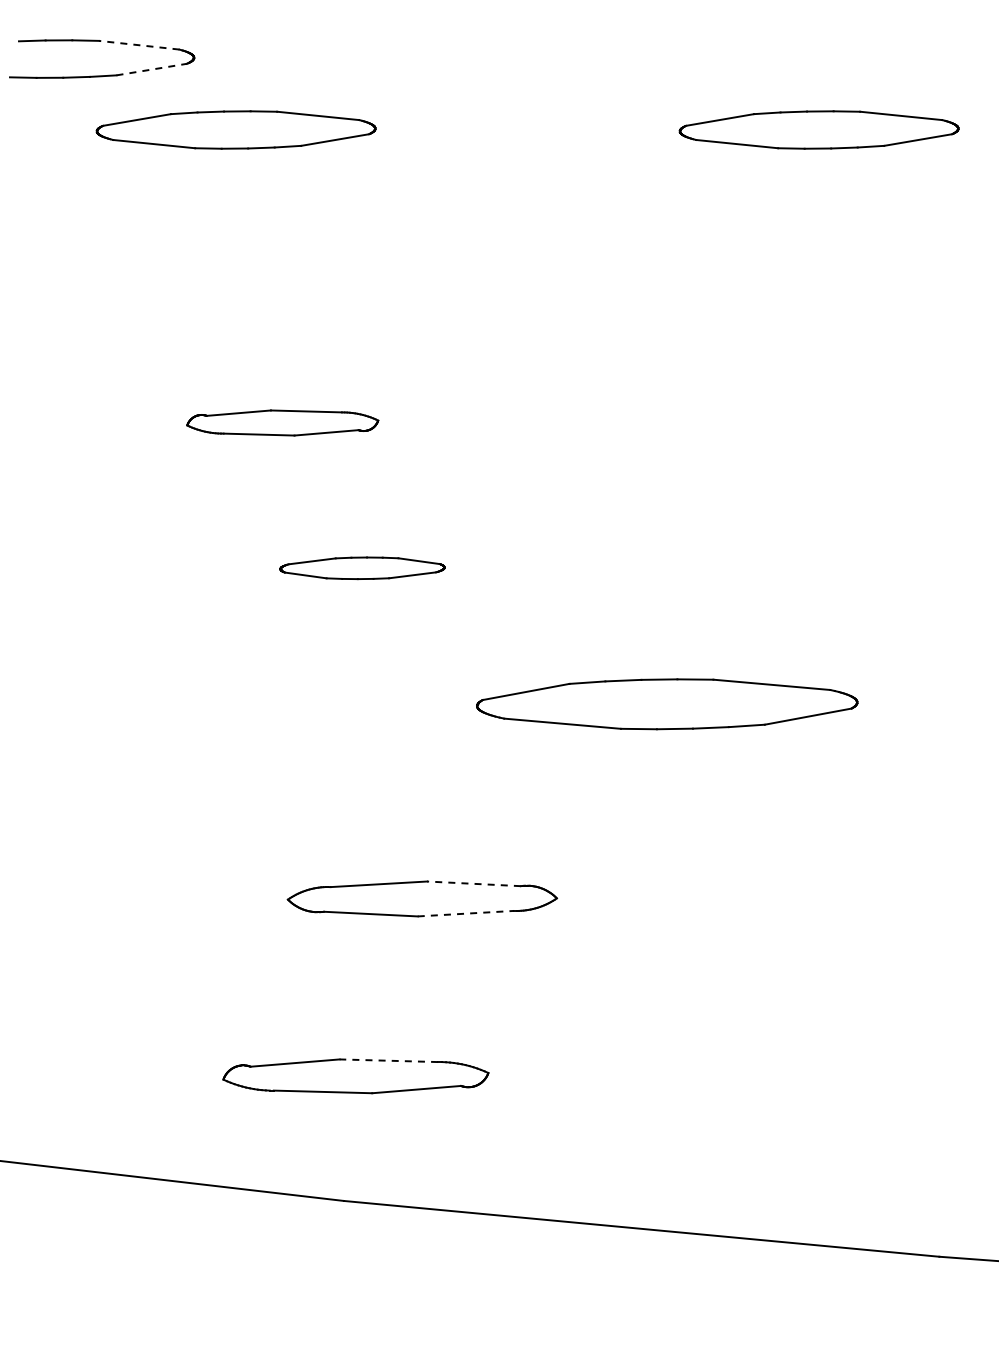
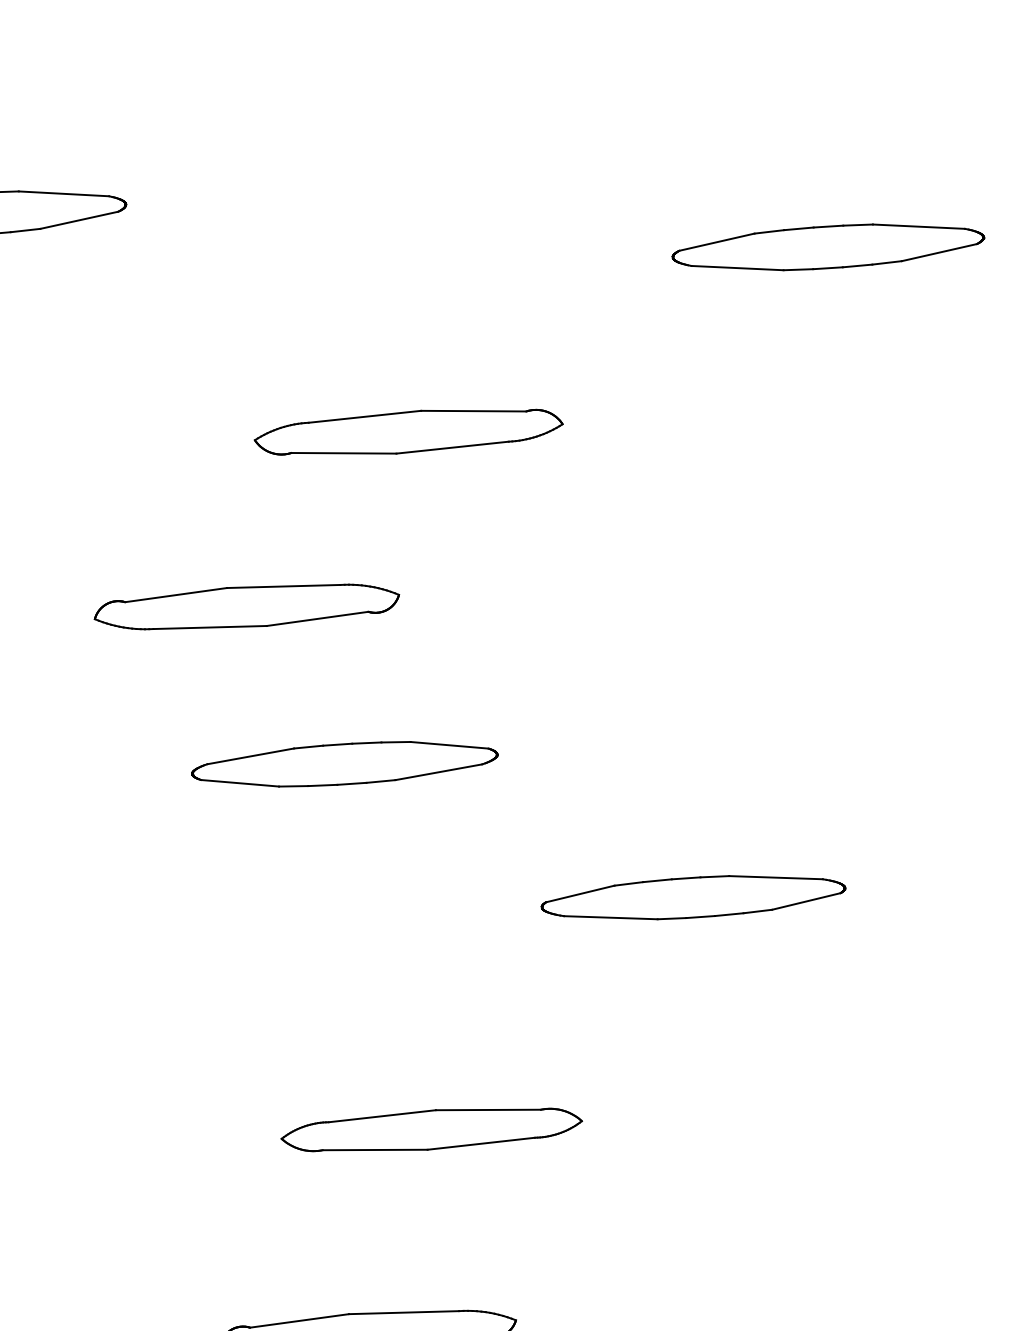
line: (138, 45) -> (63, 194), dashed -> solid
line: (151, 69) -> (79, 220), dashed -> solid
part: (235, 129) -> (176, 282), removed
part: (435, 274) -> (408, 431), added
part: (282, 422) -> (246, 606), size x1.43
part: (362, 568) -> (344, 764), size x1.67
part: (667, 703) -> (693, 896), size x0.71
line: (473, 883) -> (487, 1109), dashed -> solid
line: (466, 913) -> (481, 1143), dashed -> solid
line: (388, 1060) -> (403, 1312), dashed -> solid

